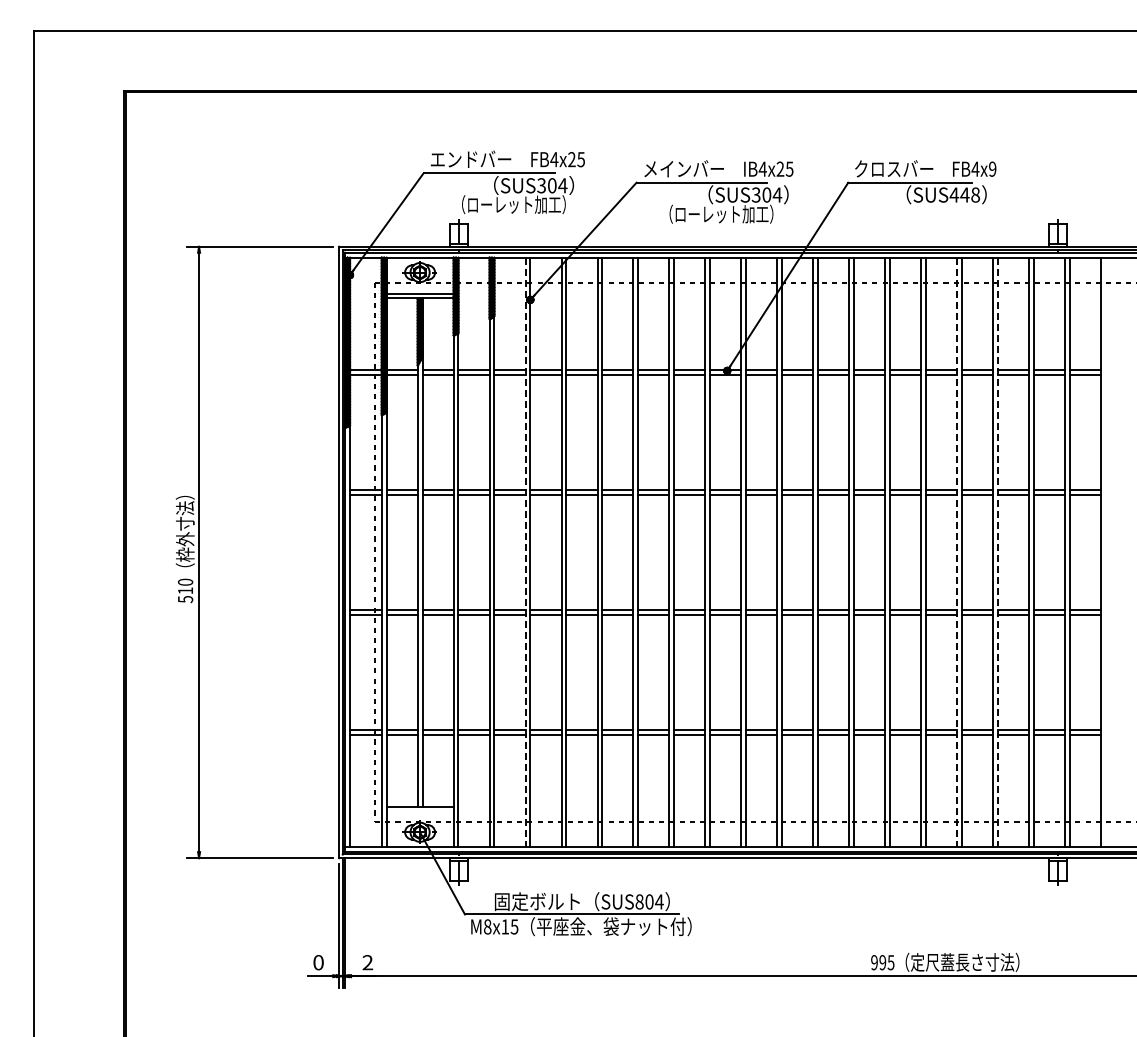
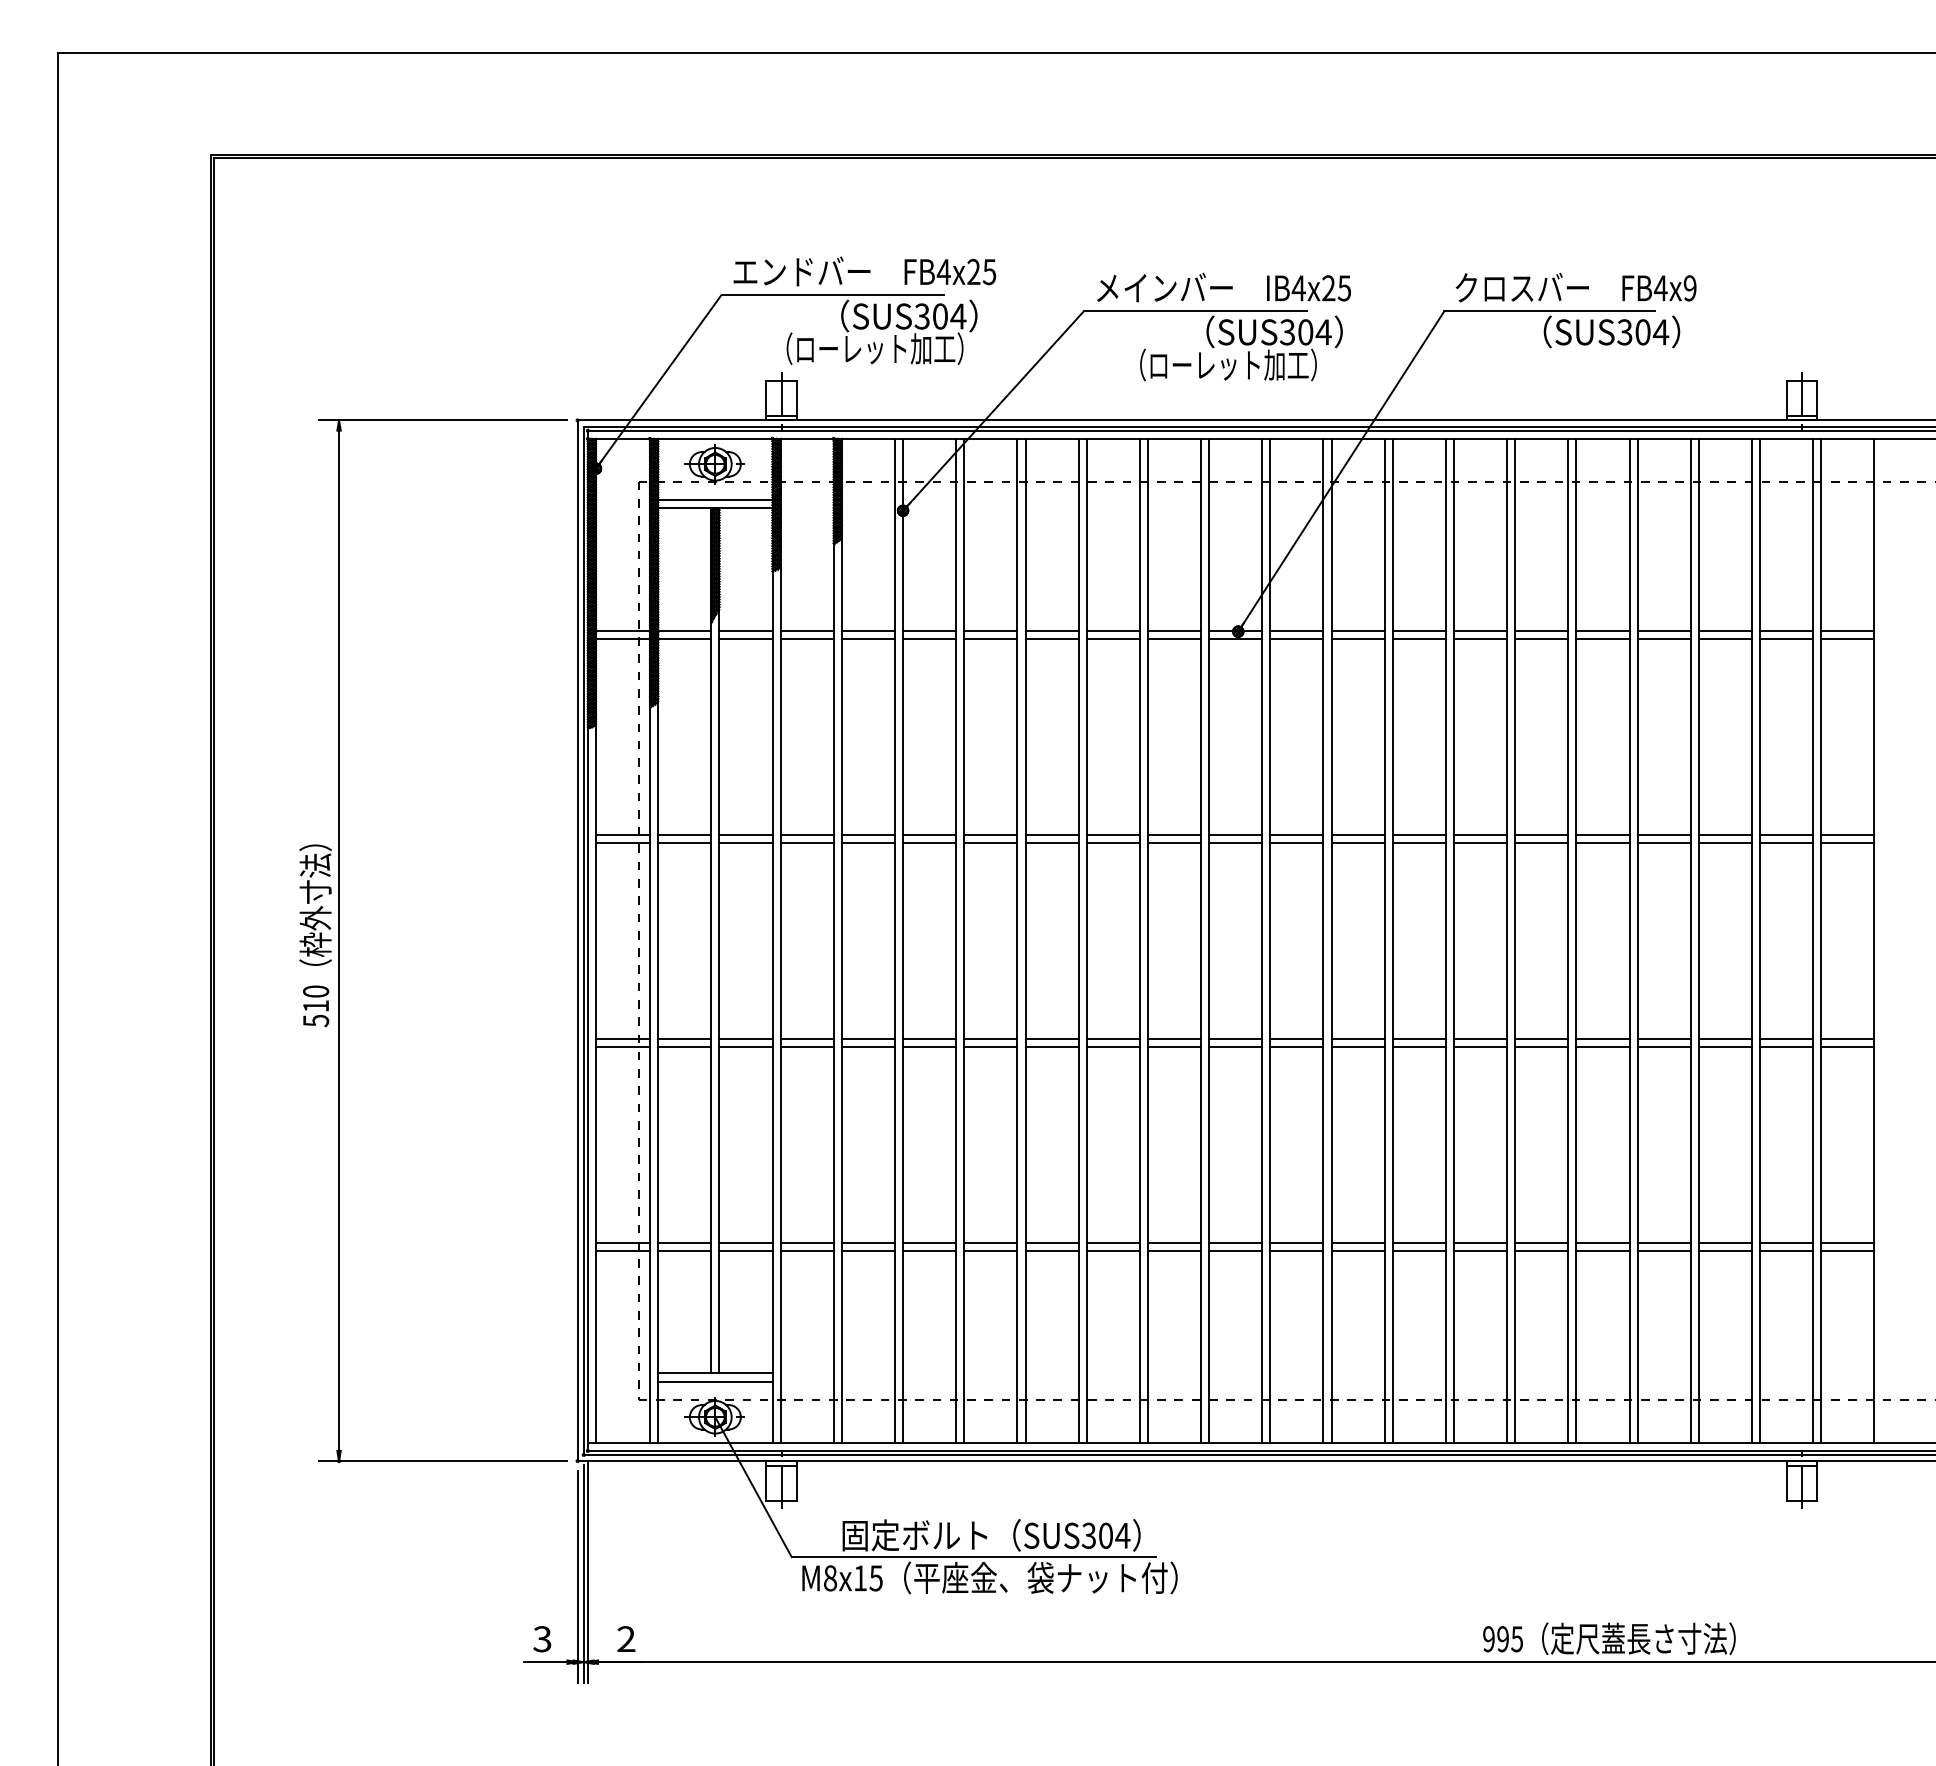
text: (964, 194) -> (1642, 331), SUS448 -> SUS304
line: (525, 552) -> (894, 940), dashed -> solid
line: (957, 552) -> (1630, 940), dashed -> solid
line: (997, 552) -> (1698, 940), dashed -> solid
line: (419, 811) -> (714, 1381), added
text: (639, 901) -> (1088, 1535), SUS804 -> SUS304
text: (318, 962) -> (542, 1638), 0 -> 3

